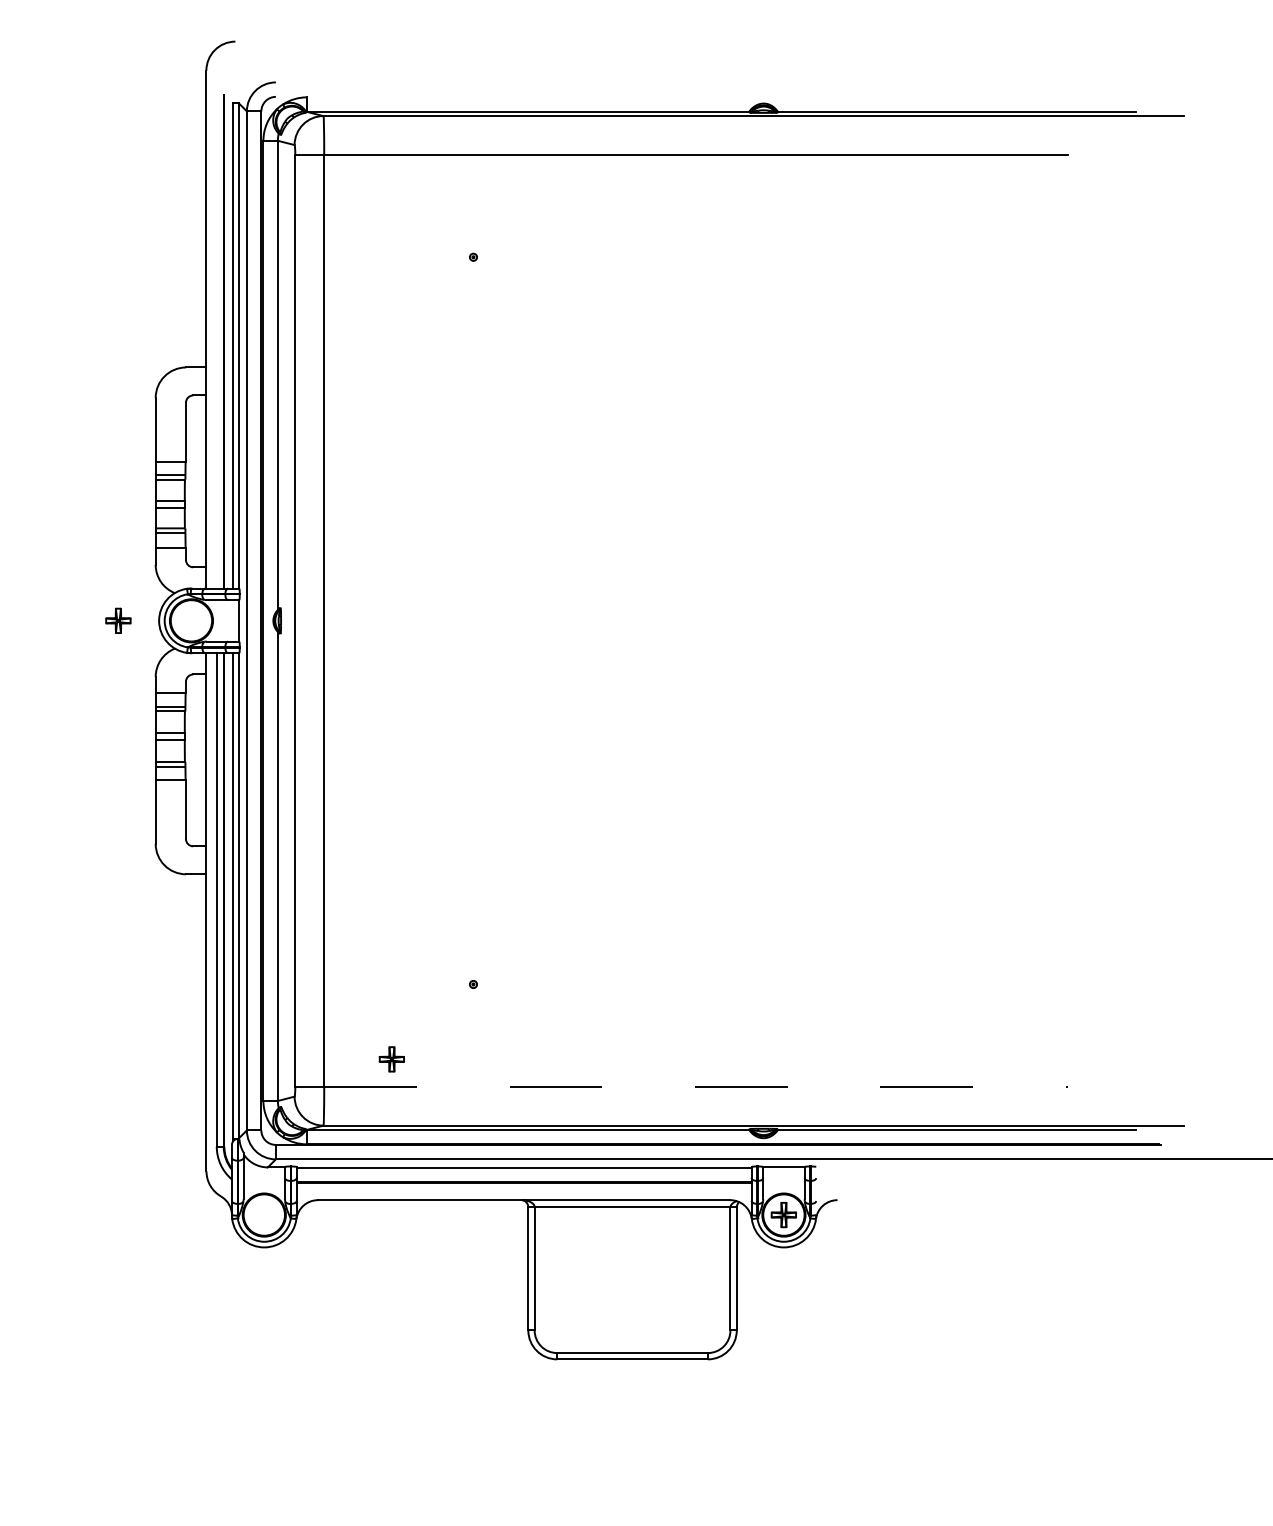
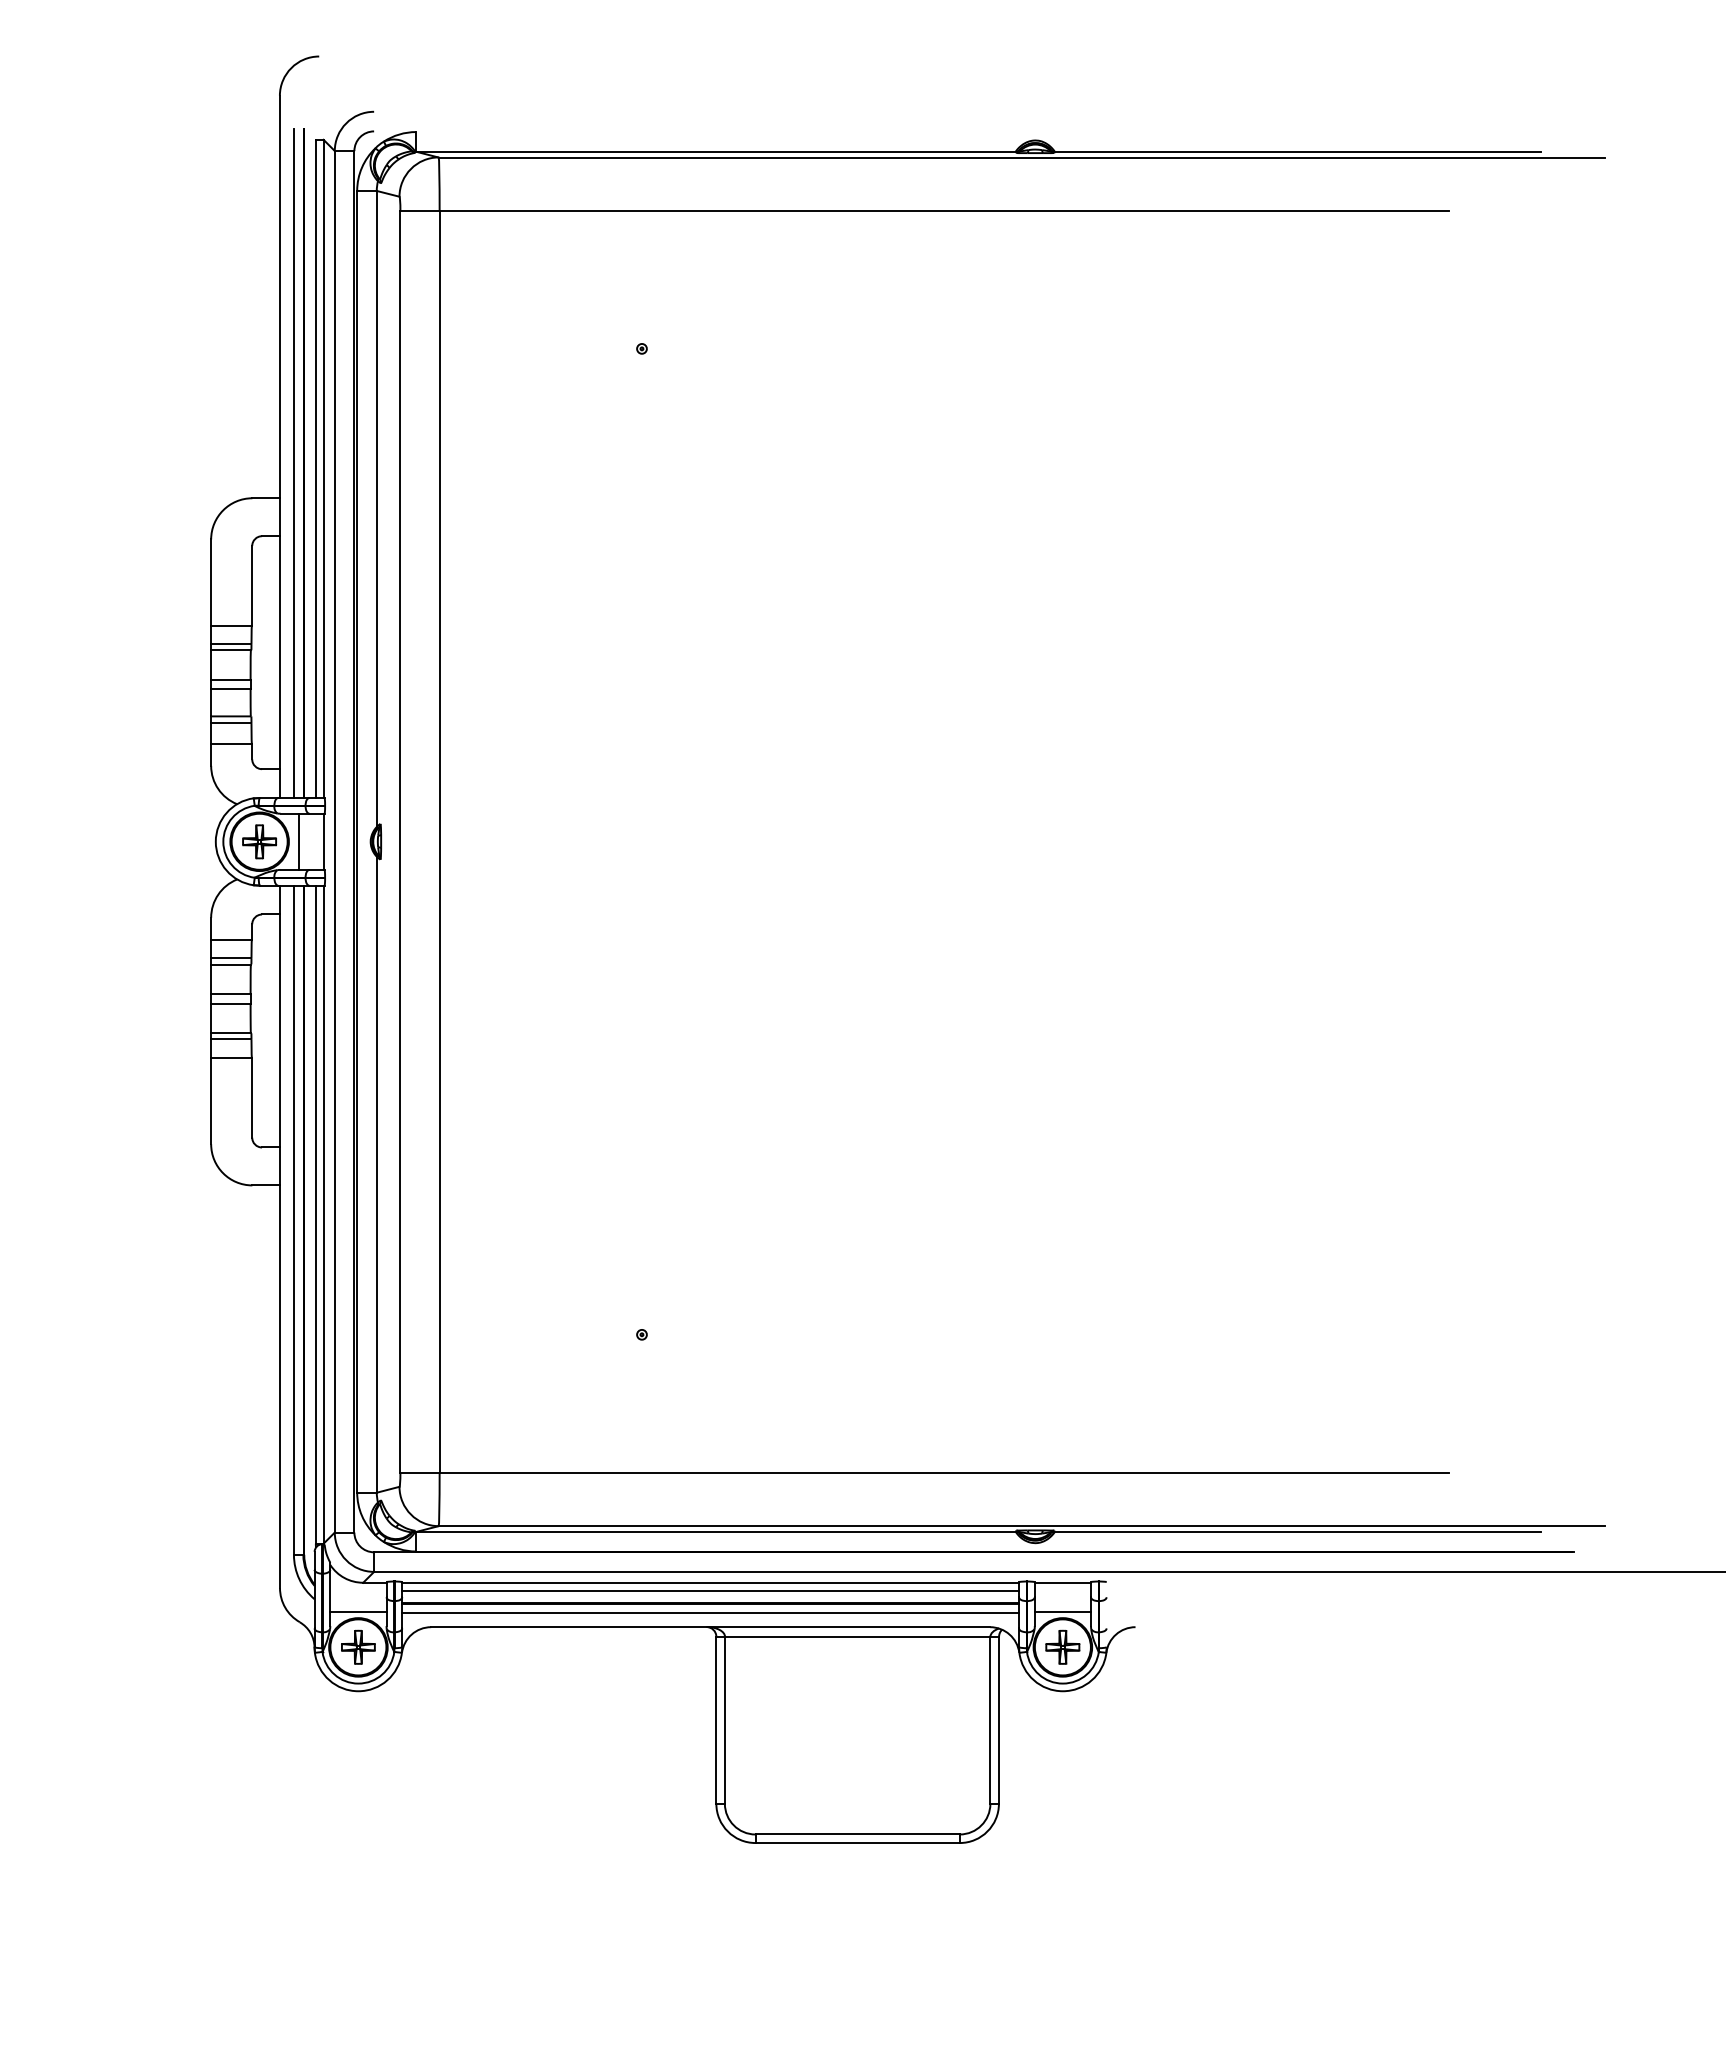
line: (217, 341) -> (294, 463), added
part: (118, 620) -> (259, 841), moved
line: (220, 620) -> (298, 841), added
part: (391, 1058) -> (358, 1646), moved
line: (696, 1086) -> (944, 1473), dashed -> solid
line: (524, 1173) -> (710, 1590), added
line: (264, 1188) -> (358, 1611), added
line: (783, 1188) -> (1062, 1611), added
line: (524, 1189) -> (710, 1612), added

